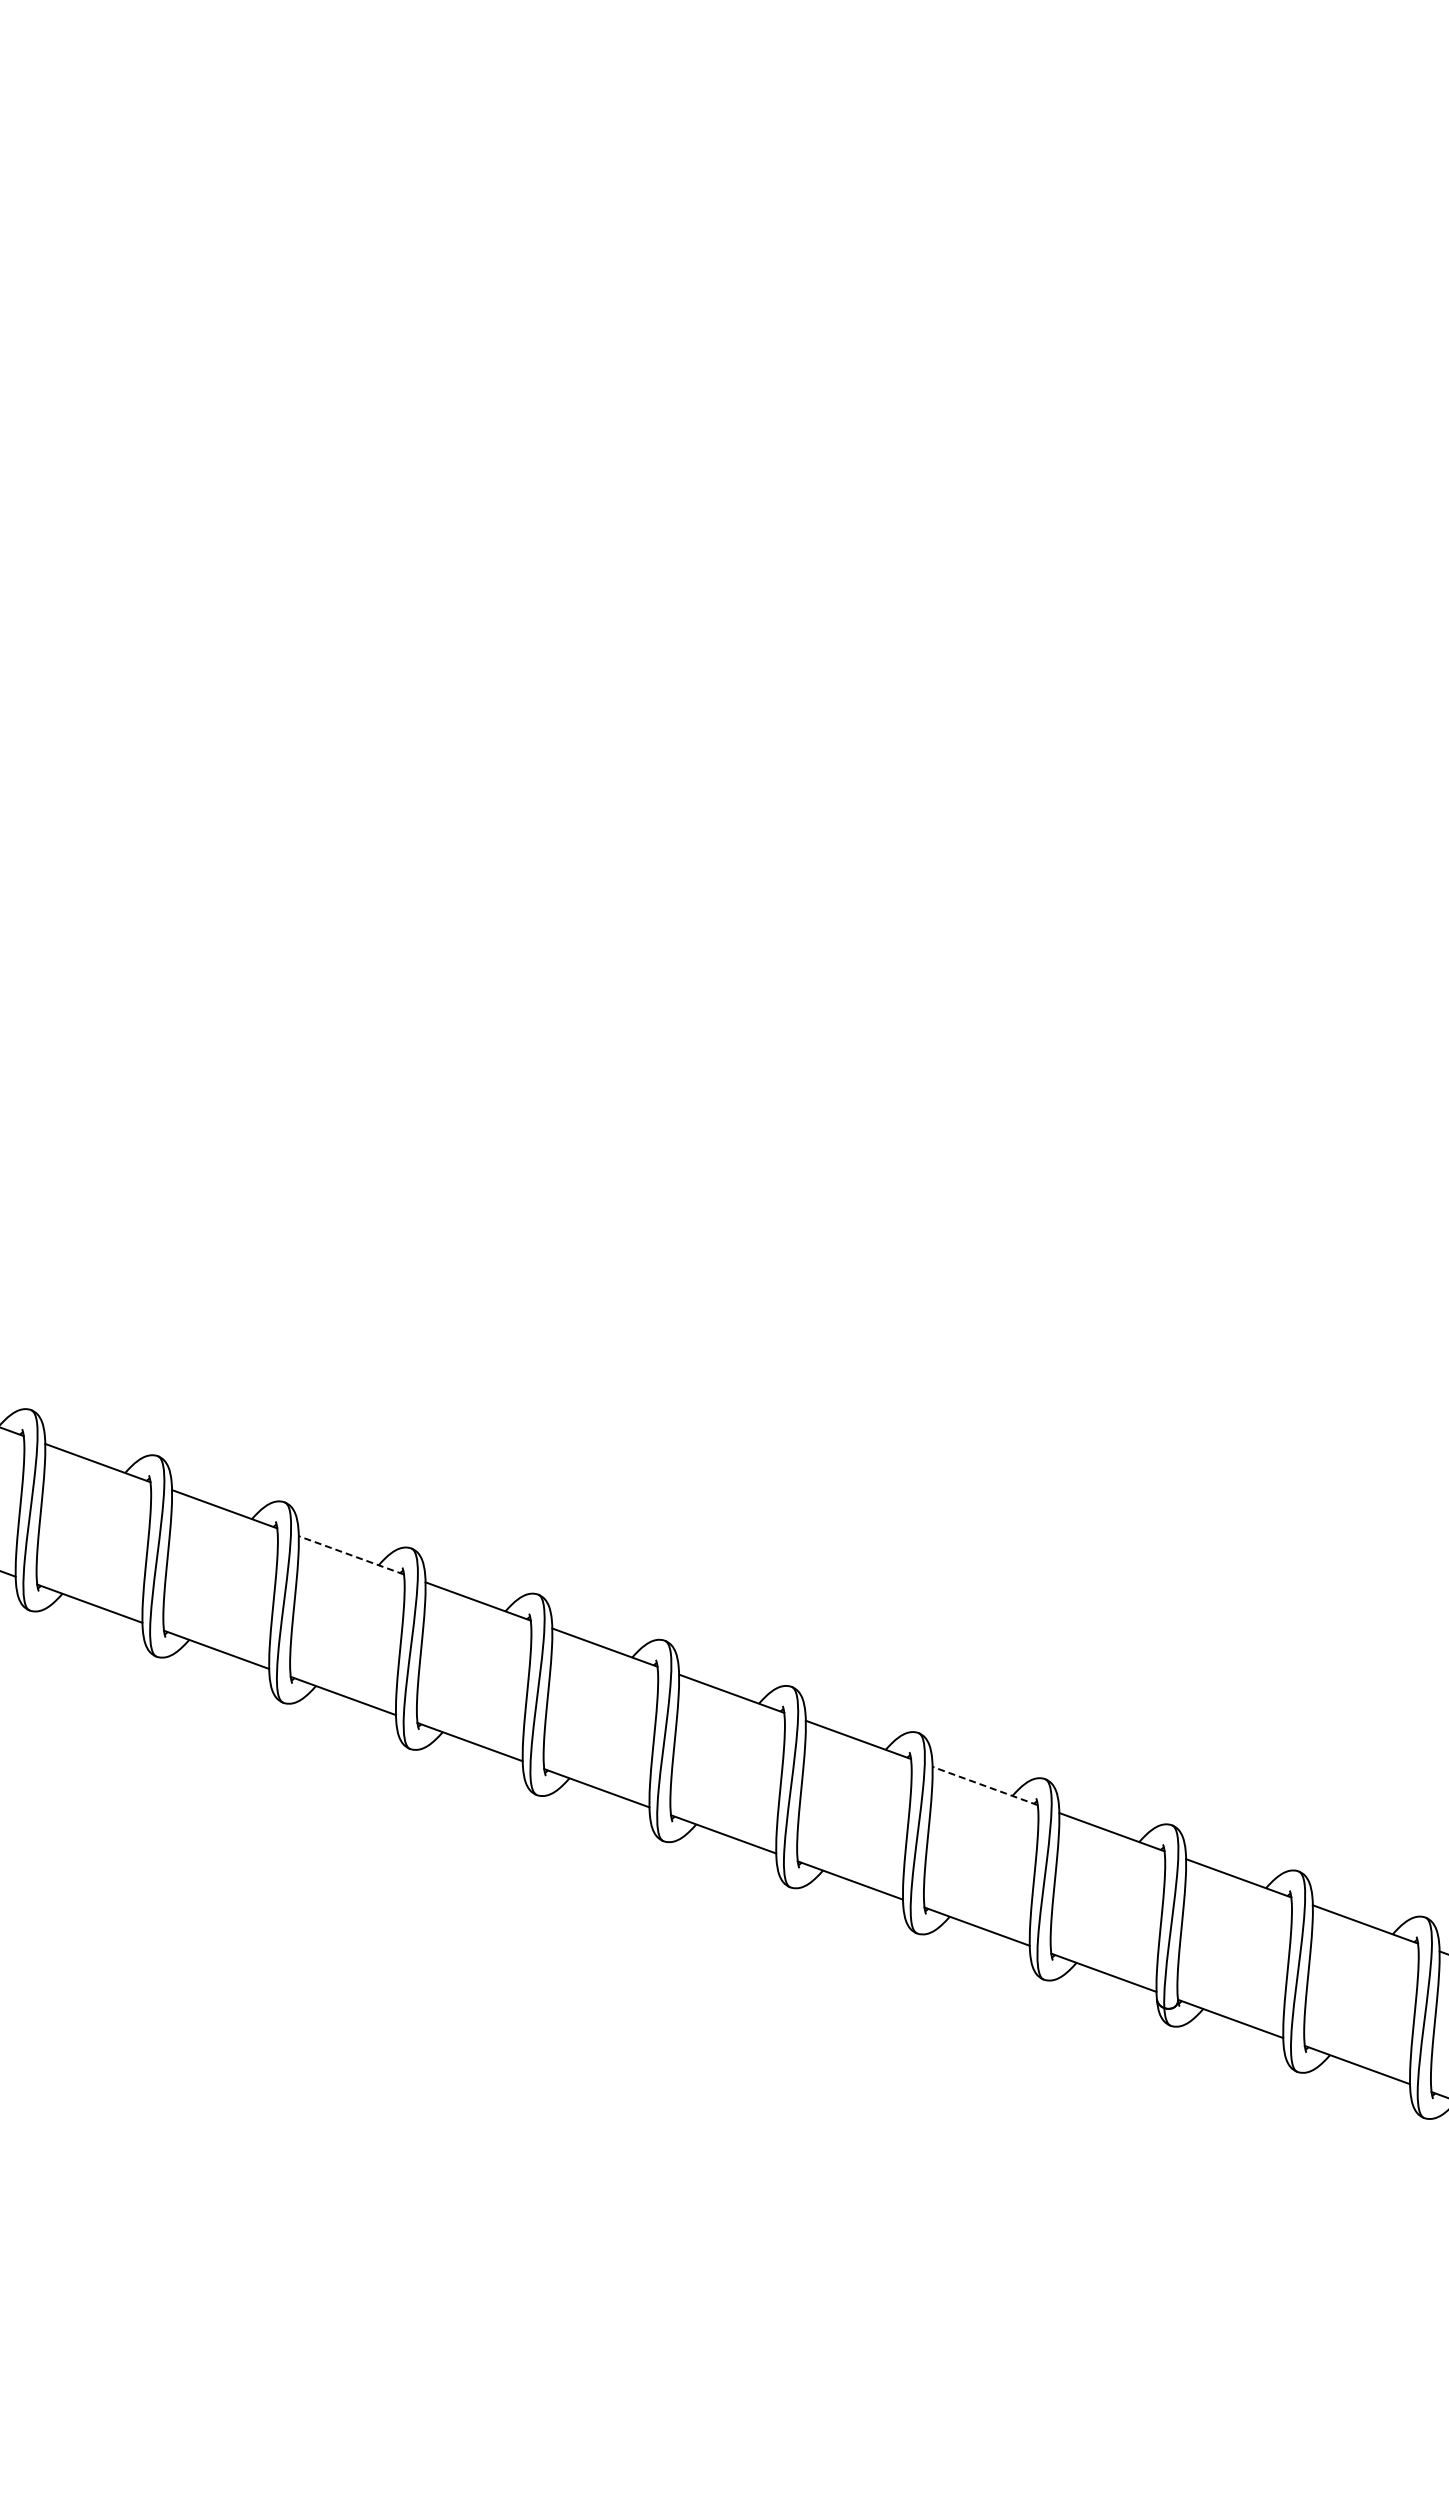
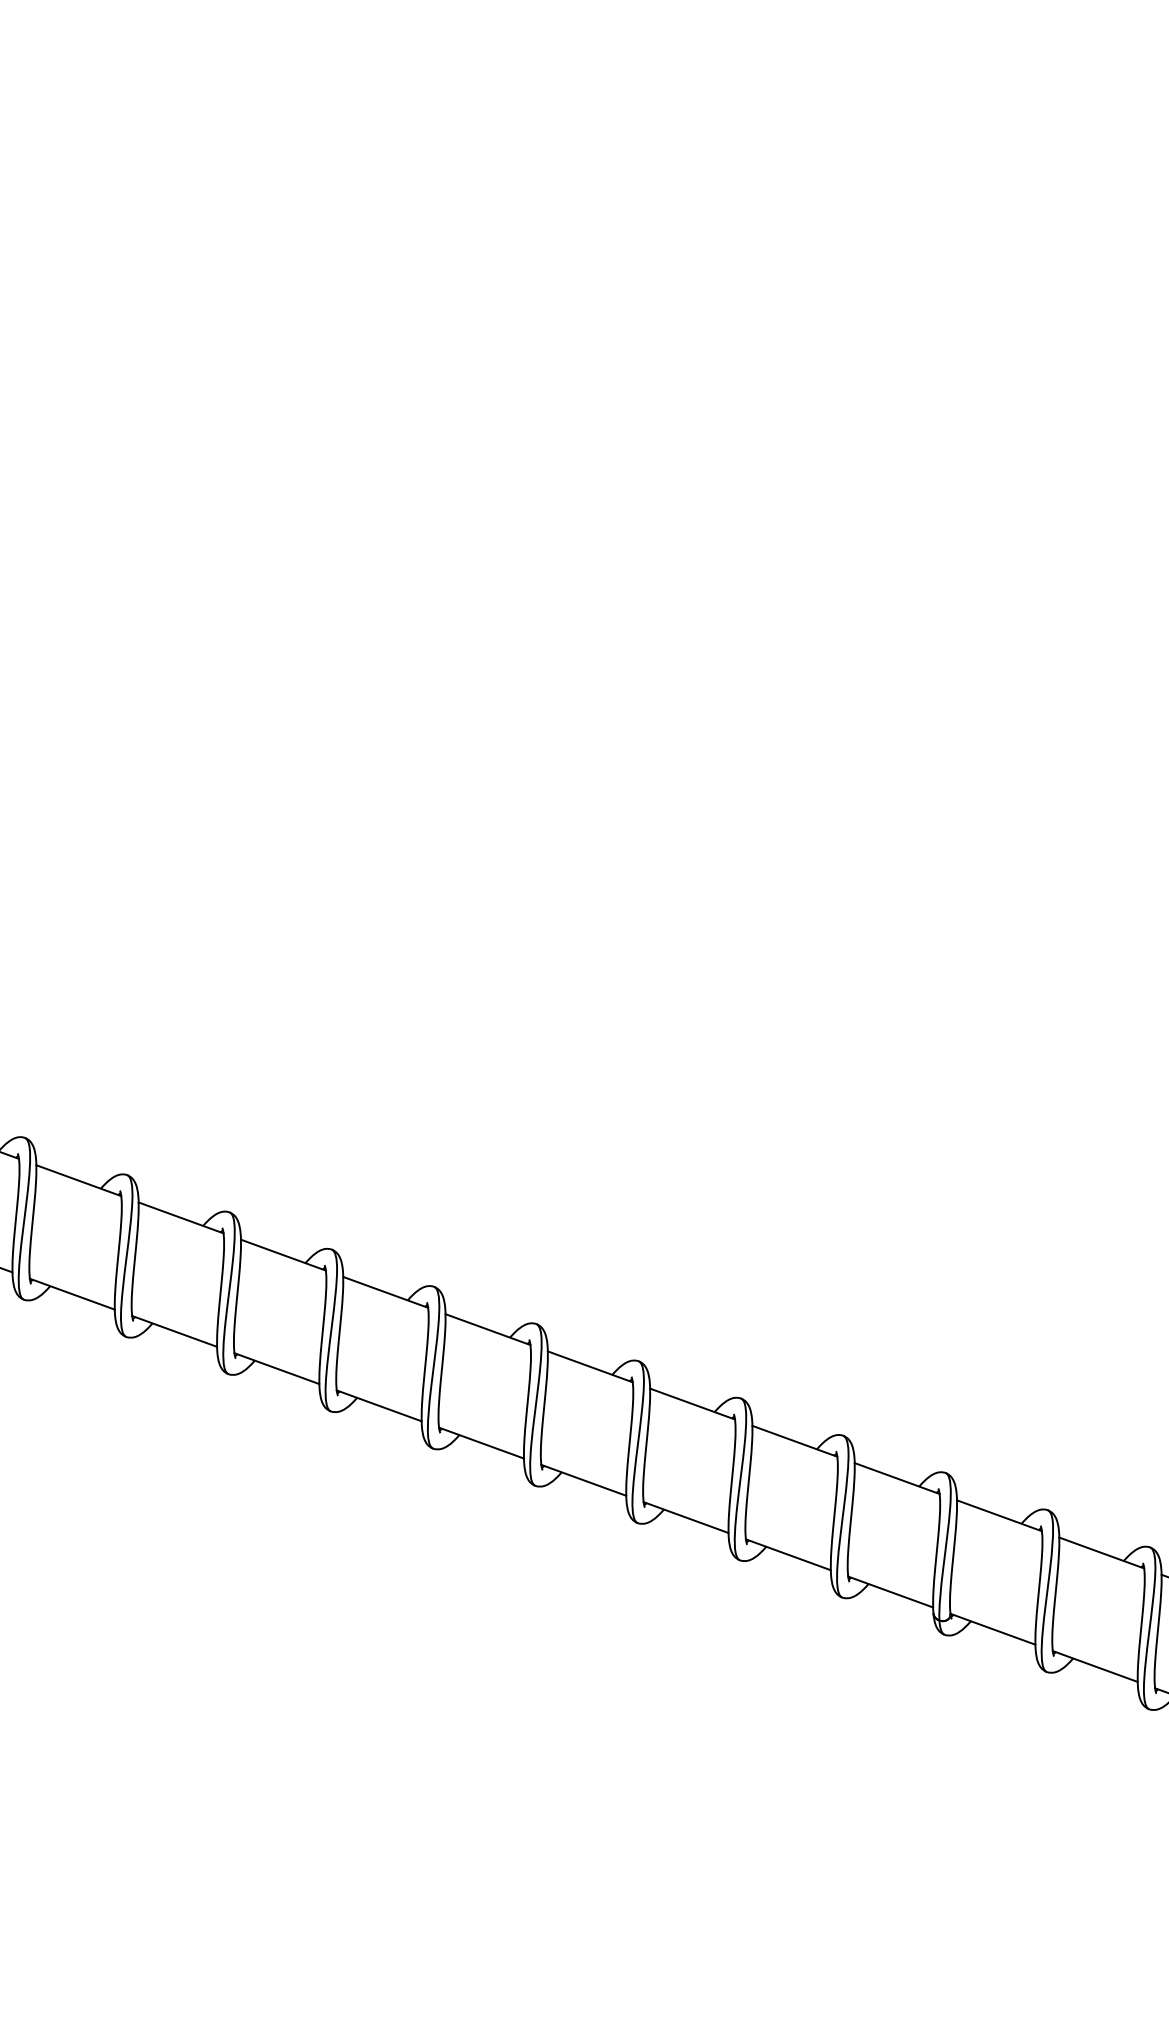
line: (351, 1555) -> (283, 1255), dashed -> solid
line: (985, 1786) -> (795, 1441), dashed -> solid

